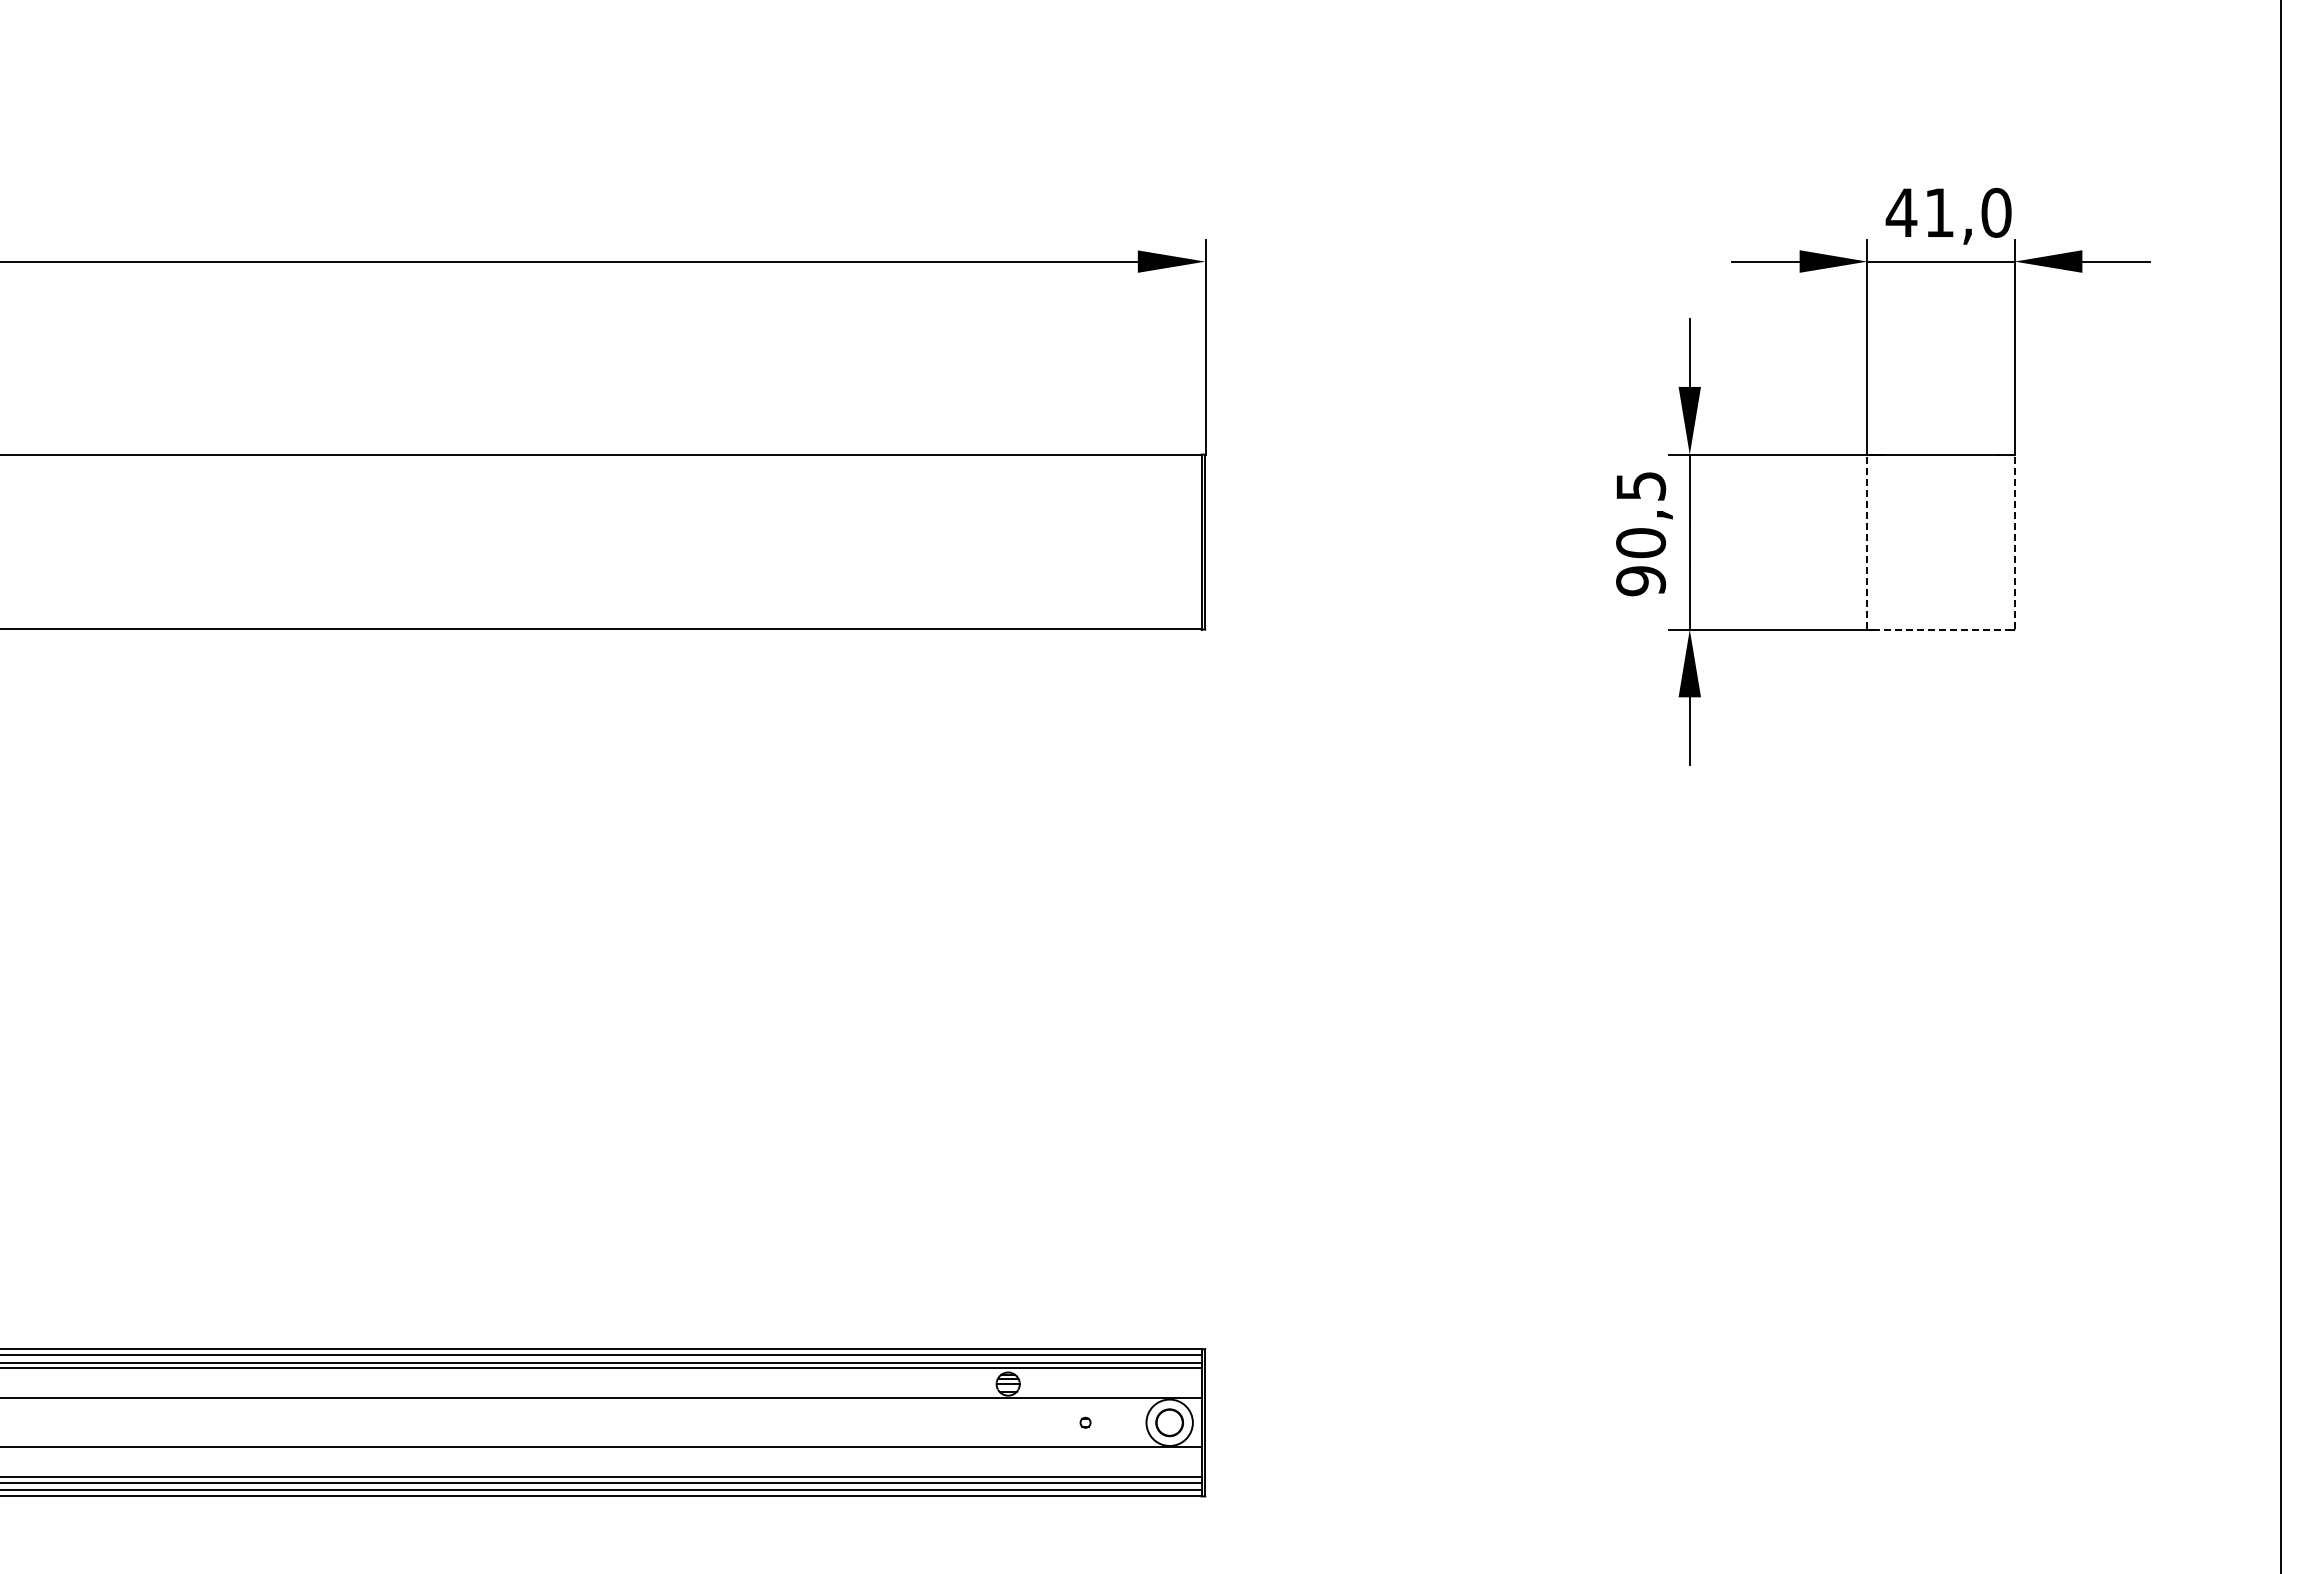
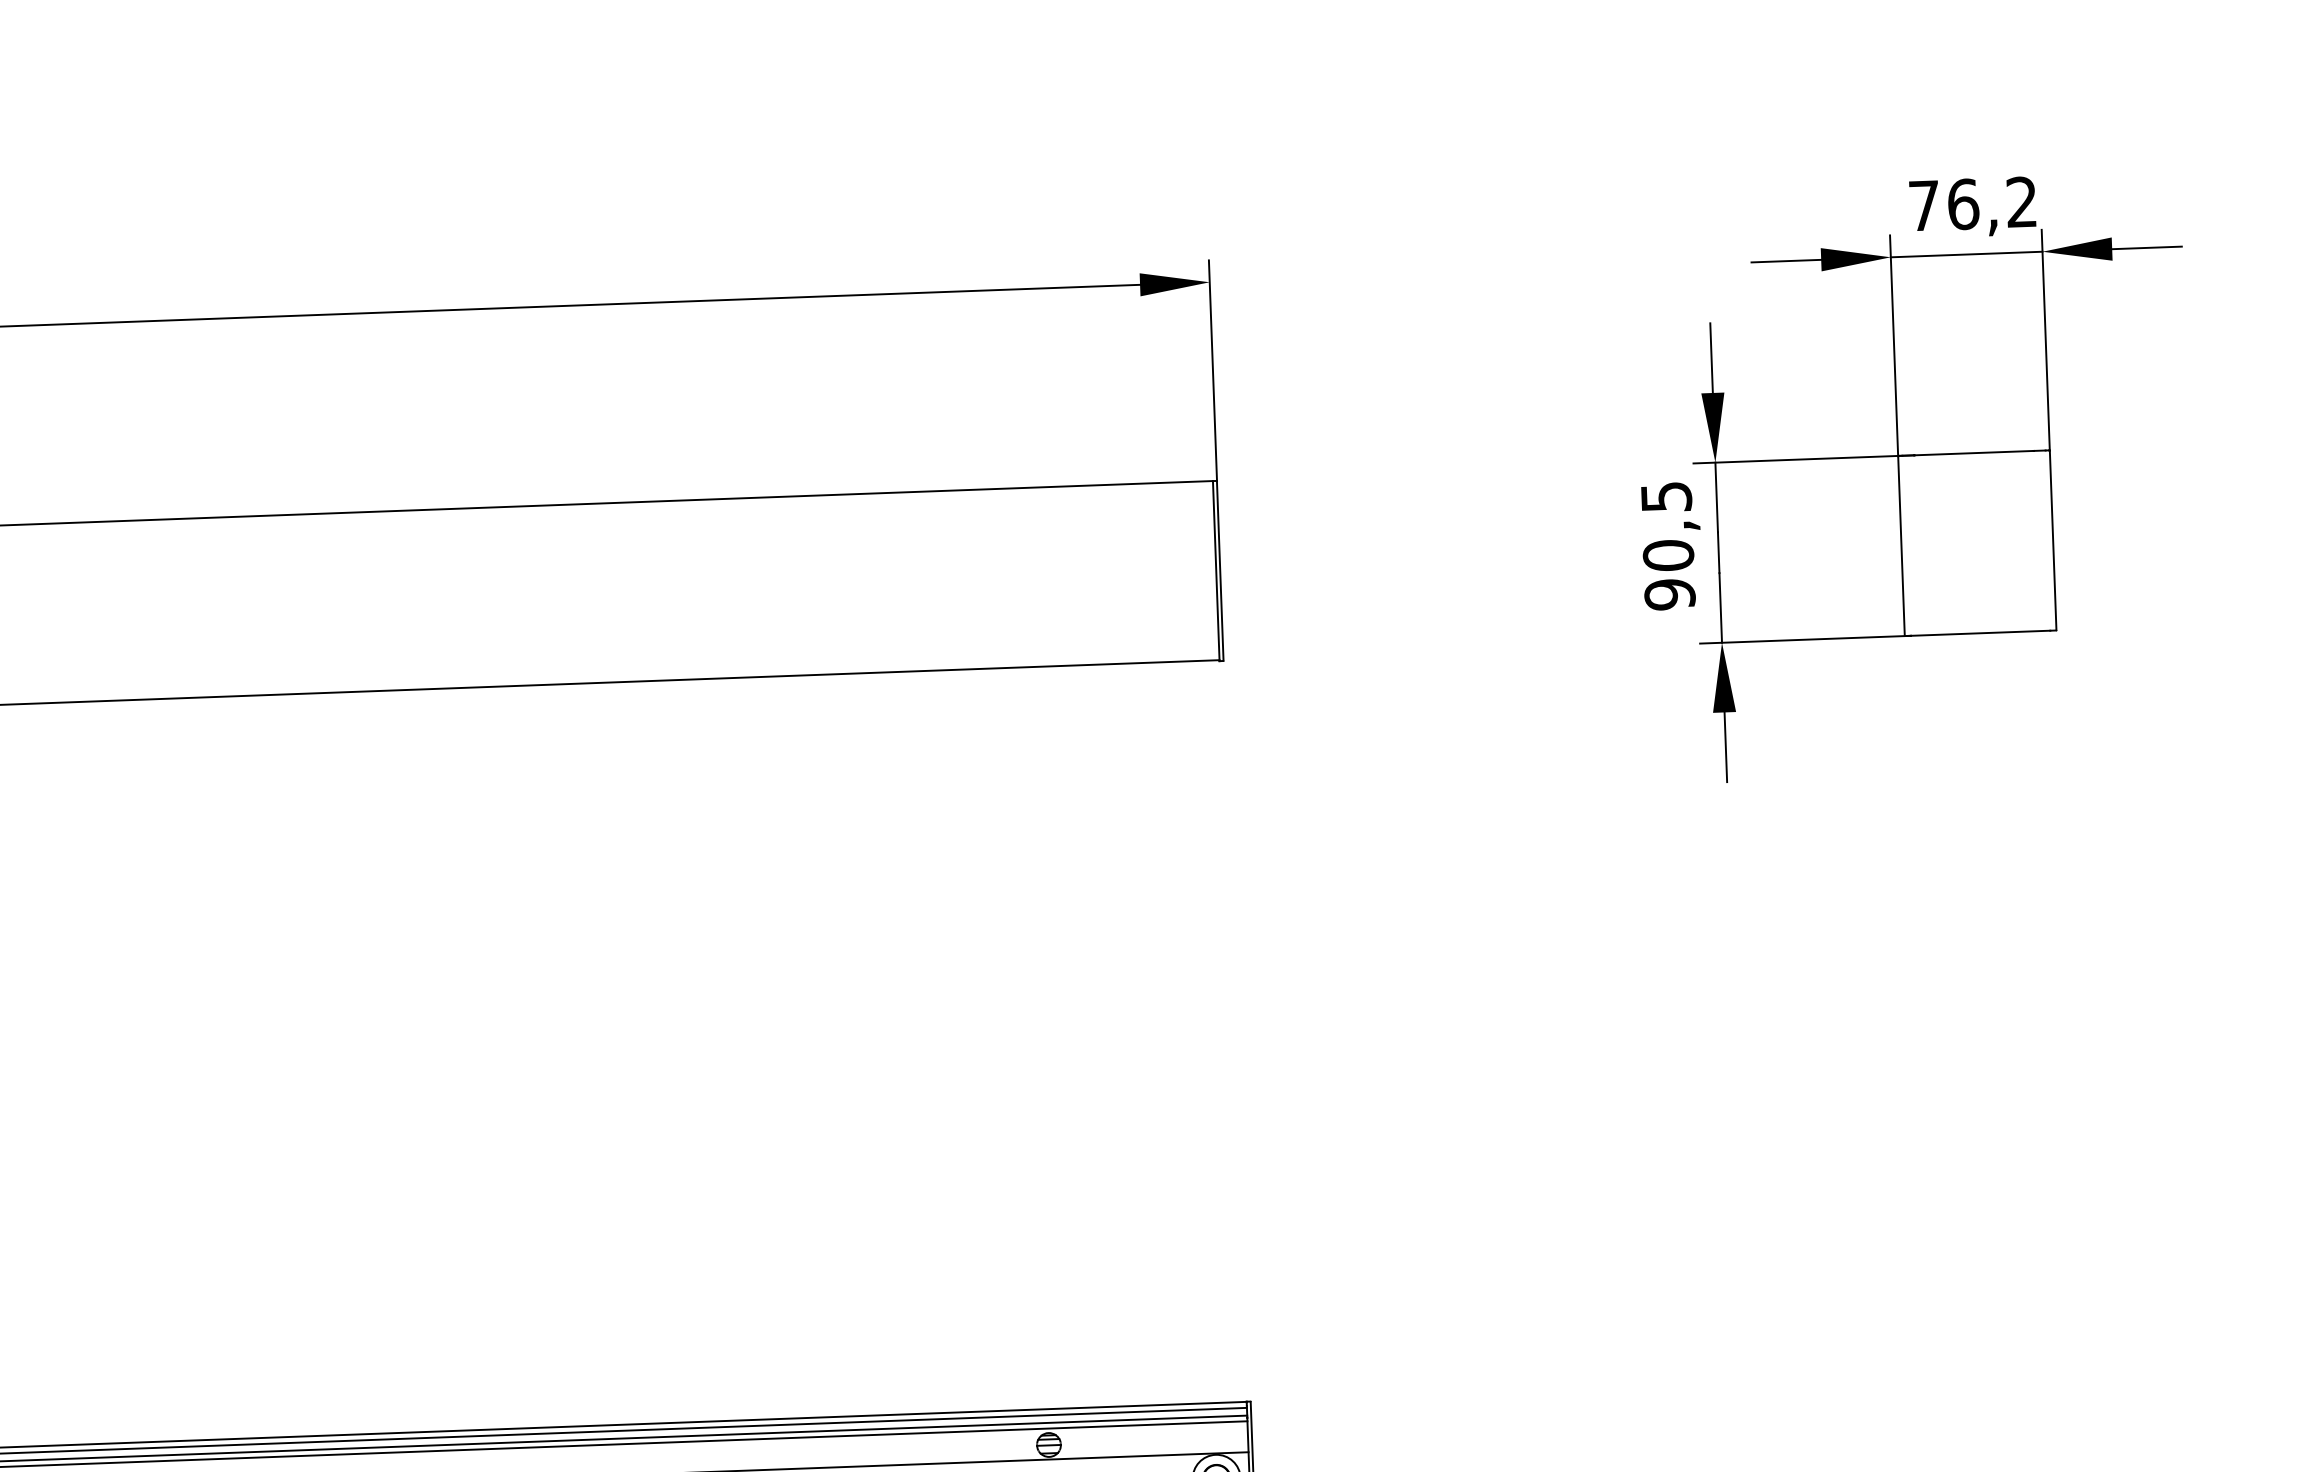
text: (1948, 212) -> (1972, 203), 41,0 -> 76,2
line: (1867, 541) -> (1901, 545), dashed -> solid
line: (2014, 541) -> (2052, 539), dashed -> solid
line: (1941, 629) -> (1981, 633), dashed -> solid

